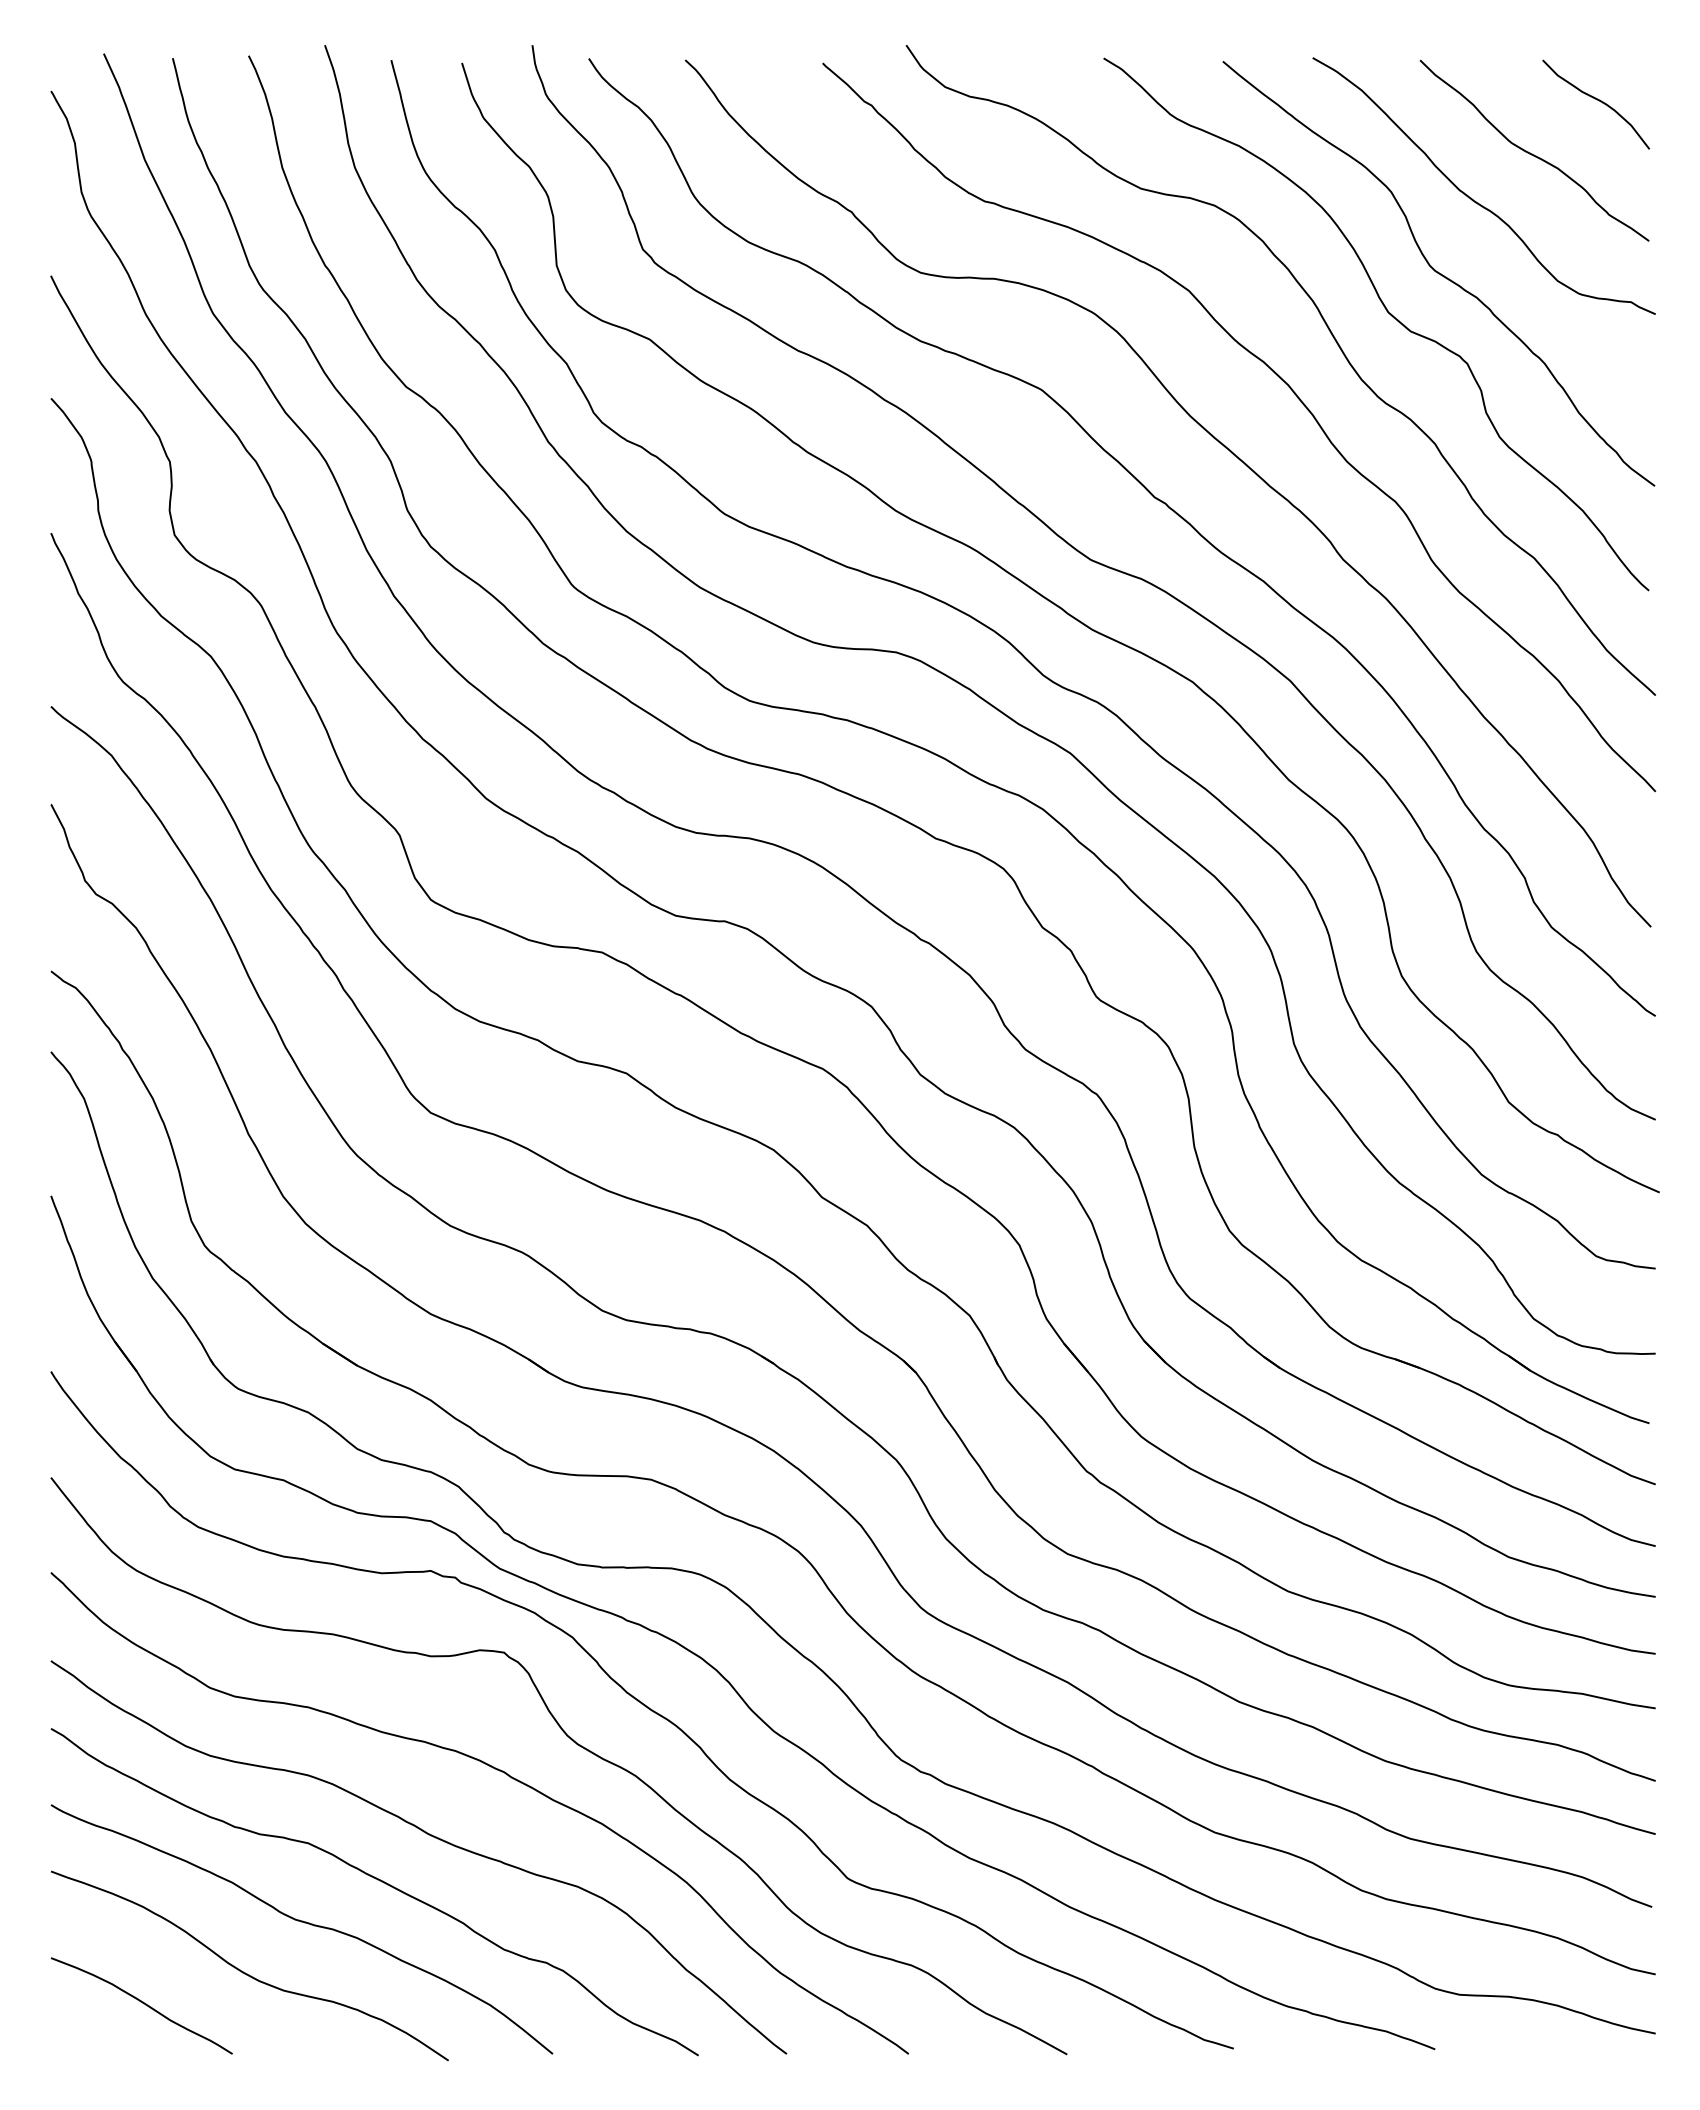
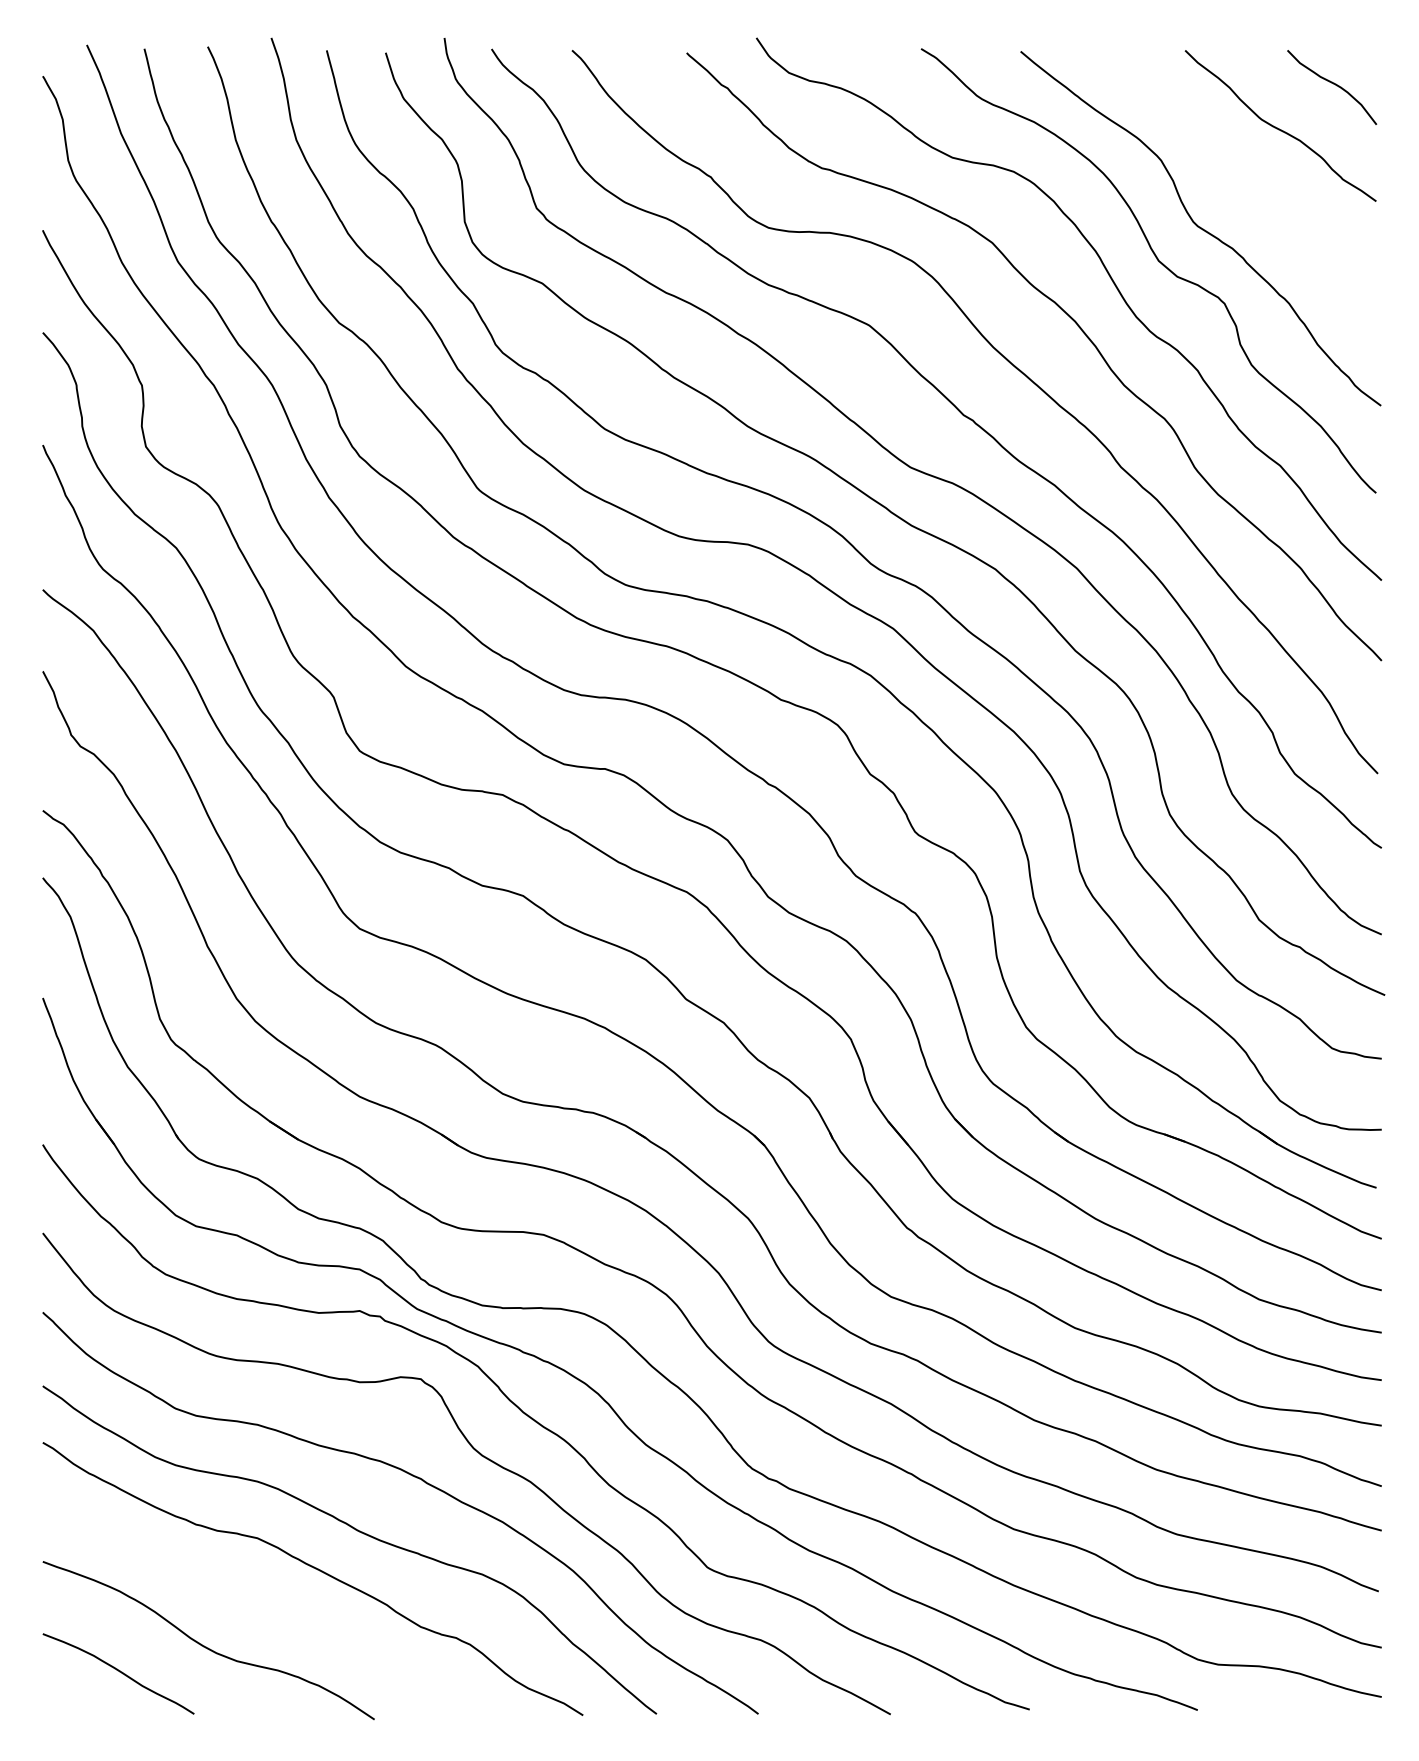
curve: (1471, 197) -> (1228, 165), removed
curve: (304, 1923) -> (254, 1605), removed

